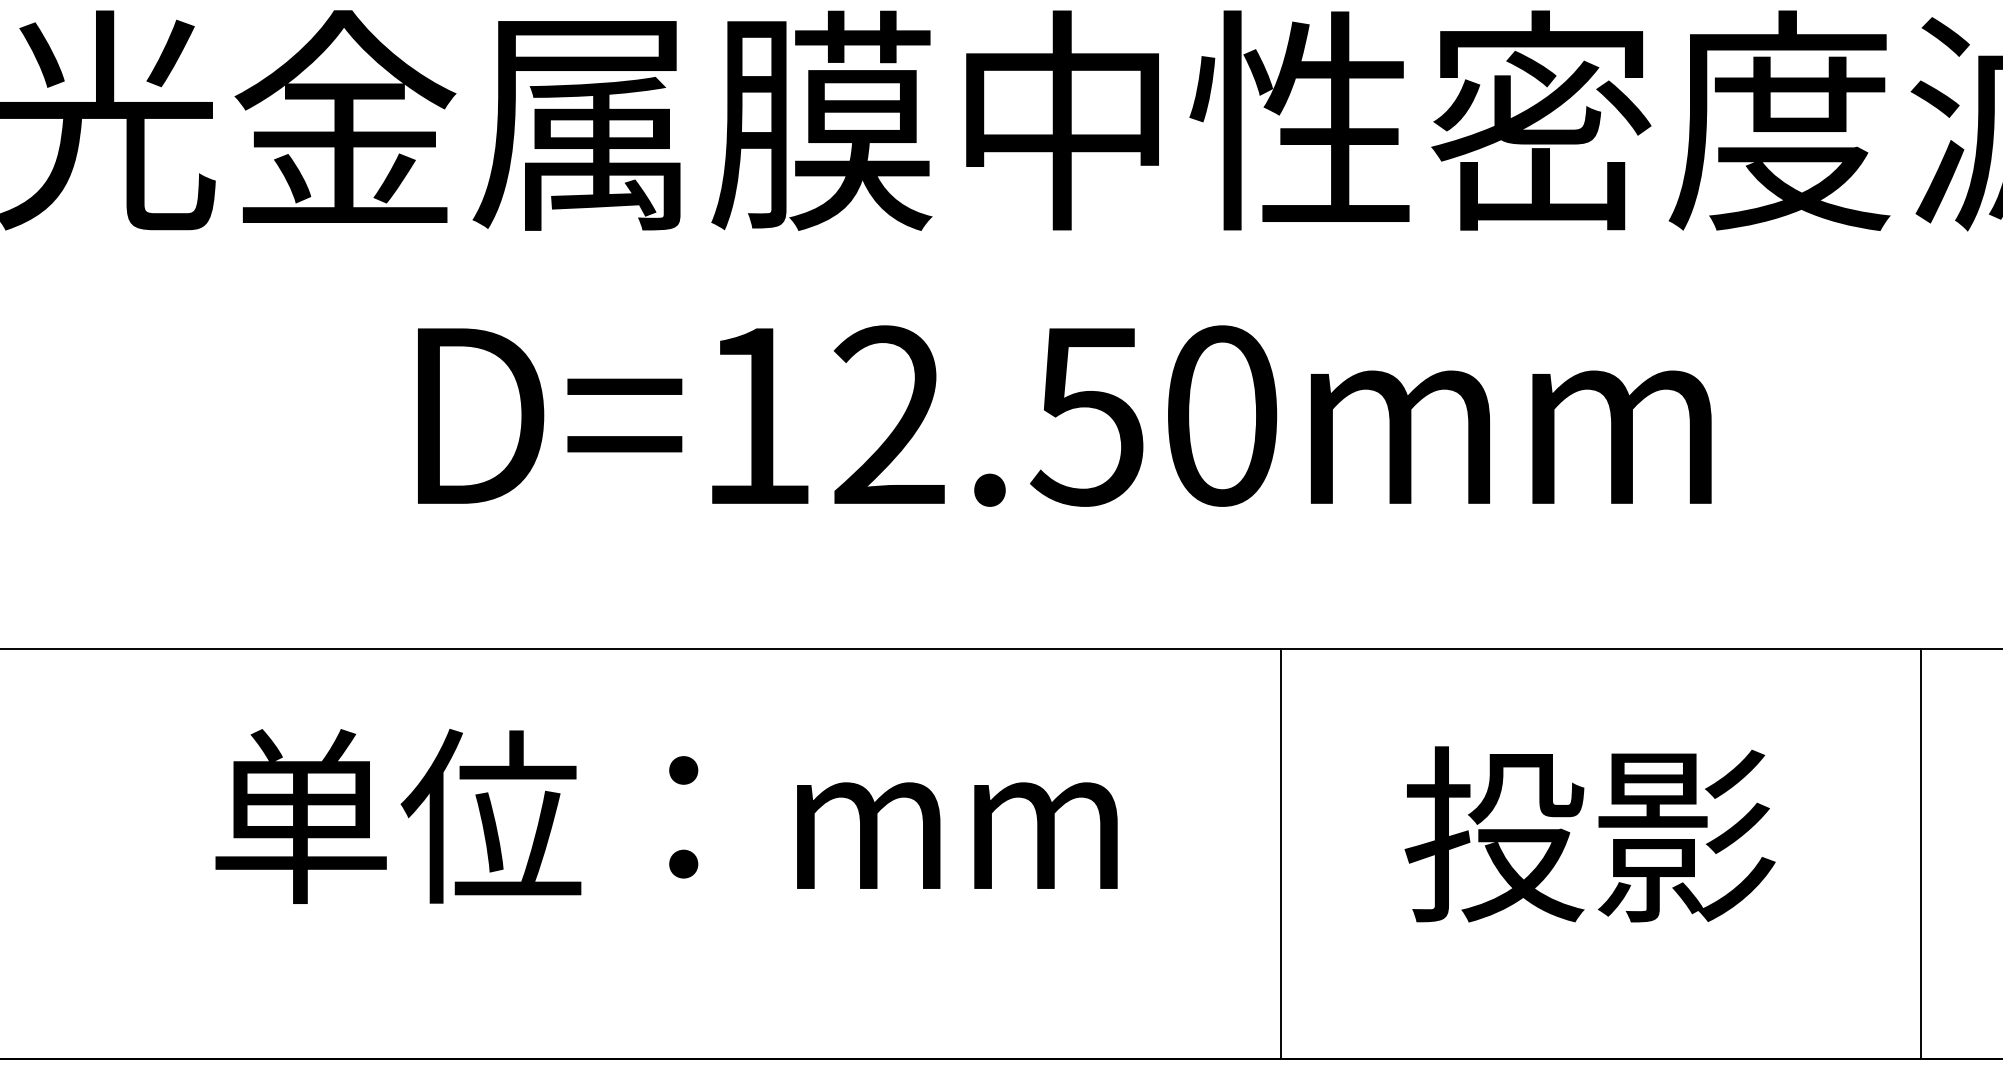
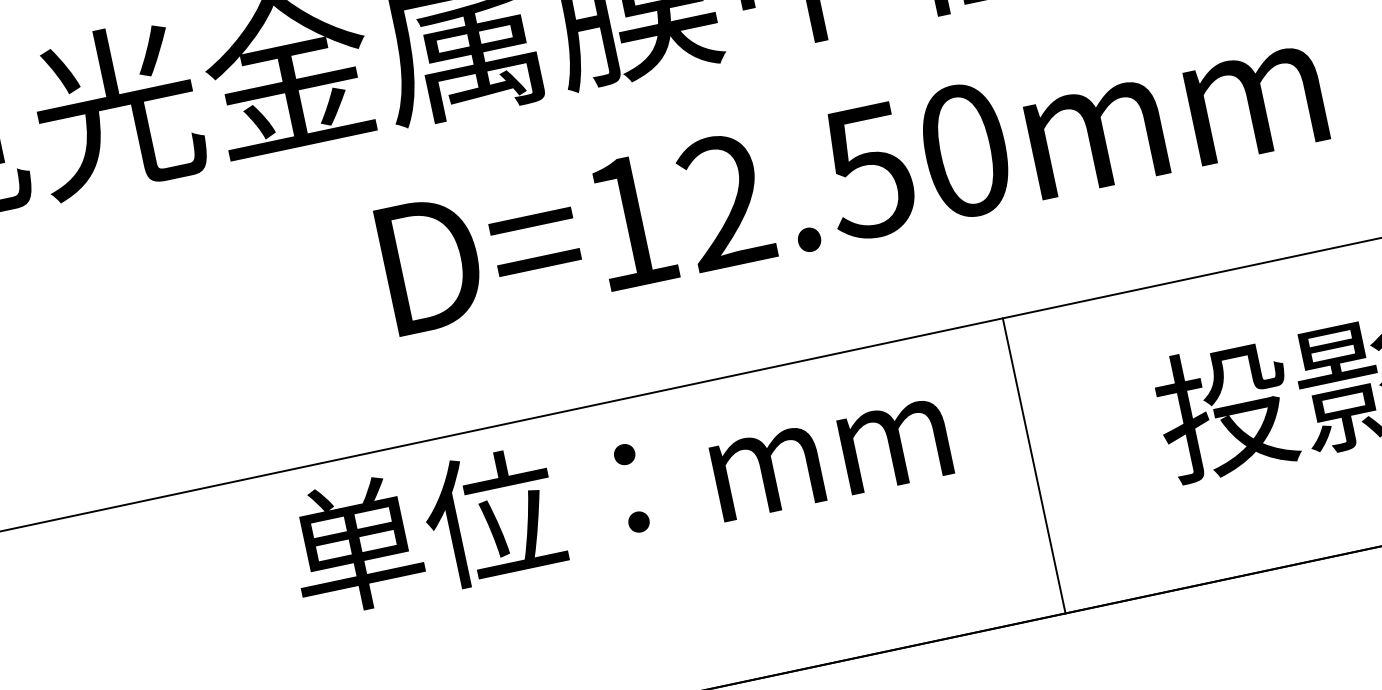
text: (666, 816) -> (619, 490), moved
line: (1280, 854) -> (1034, 466), moved

